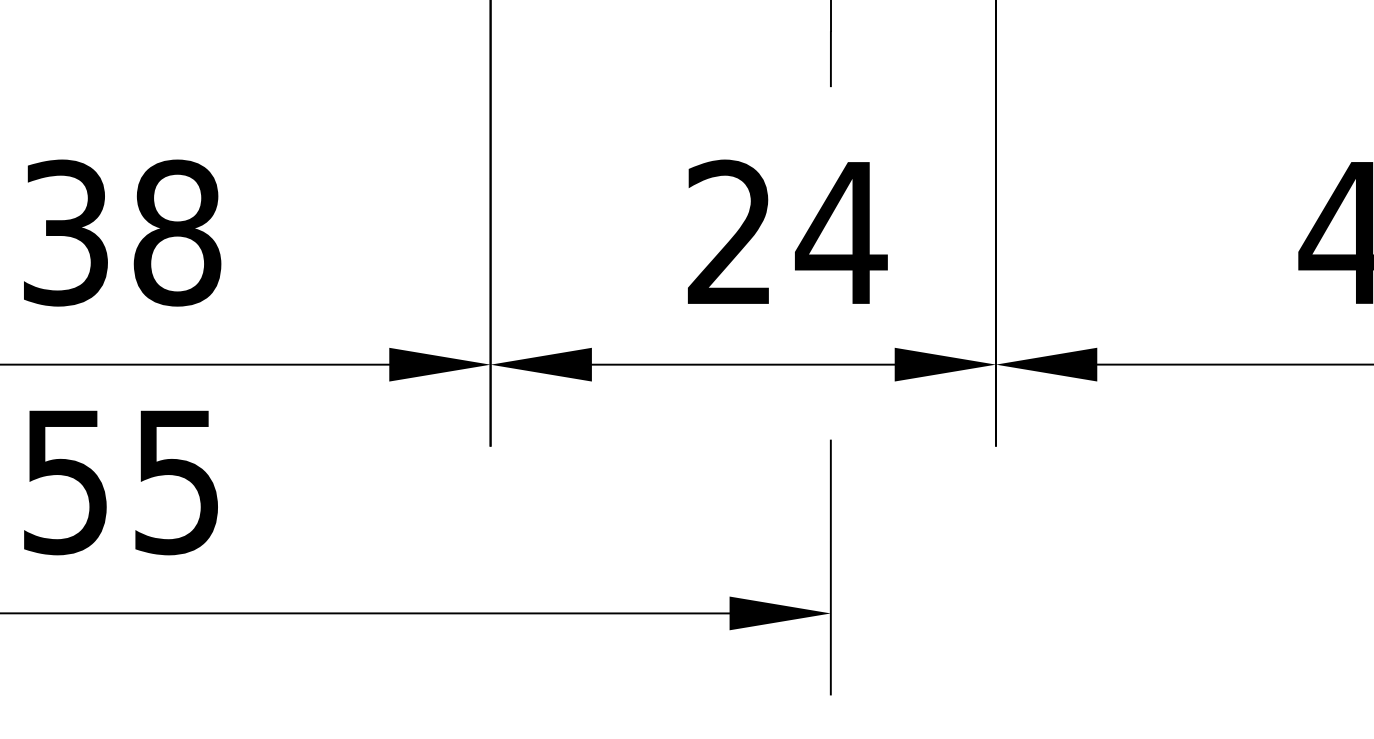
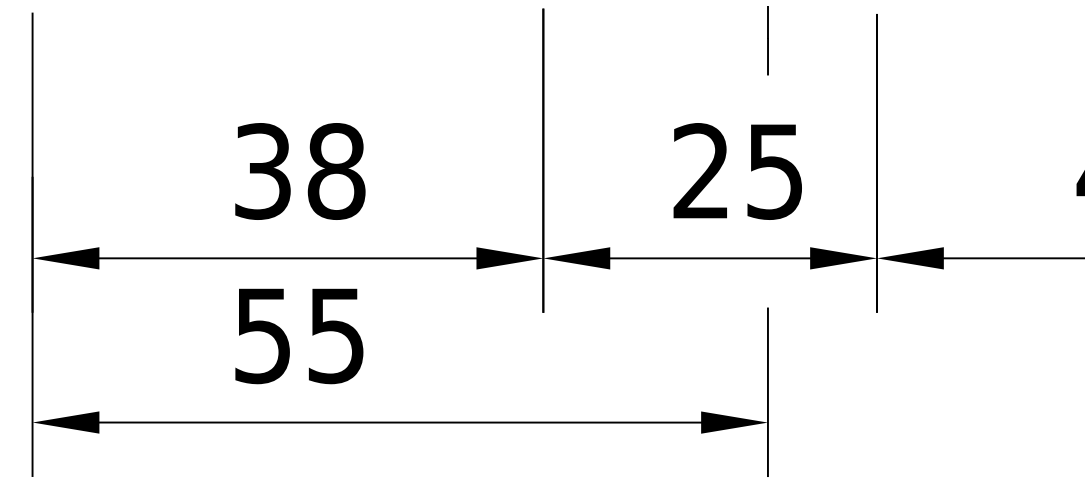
text: (840, 233) -> (774, 171), 24 -> 25

